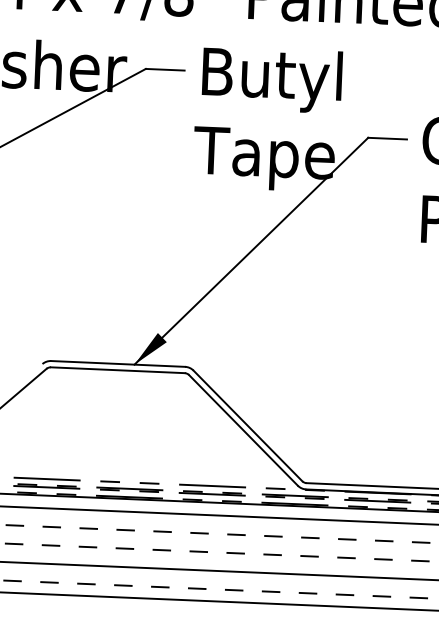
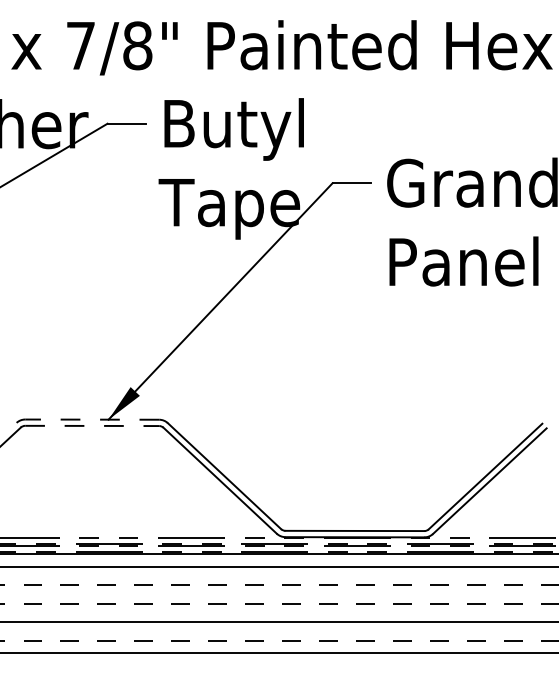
line: (117, 363) -> (91, 419), solid -> dashed
line: (118, 369) -> (92, 425), solid -> dashed

